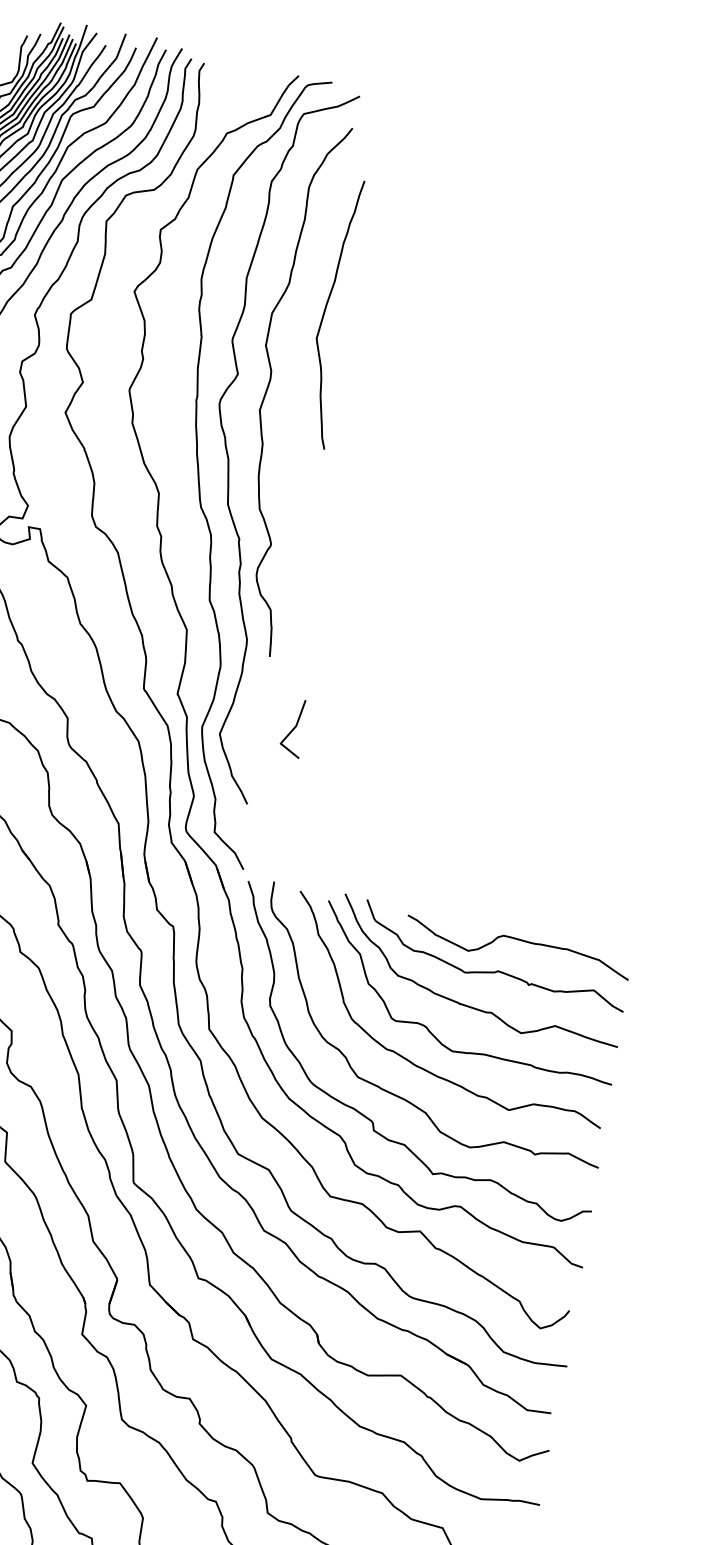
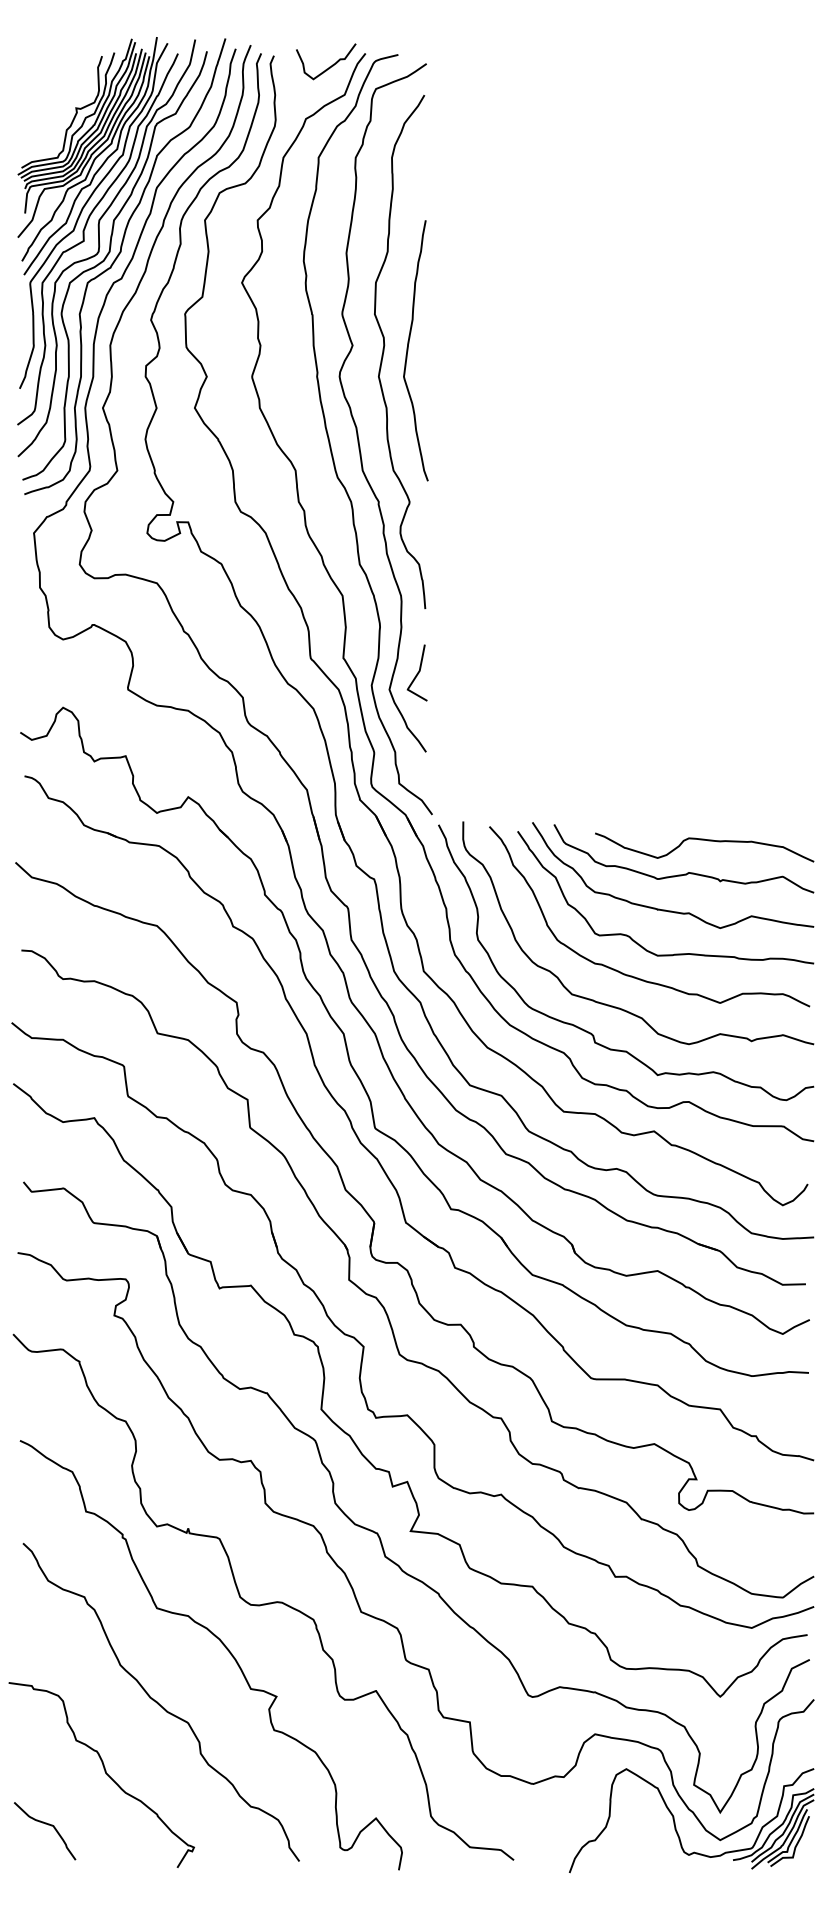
curve: (259, 83) -> (329, 66), added
curve: (325, 312) -> (408, 350), moved
curve: (293, 727) -> (417, 672), moved

